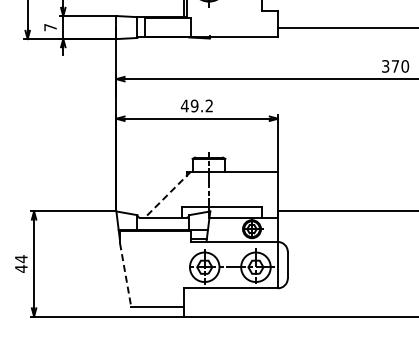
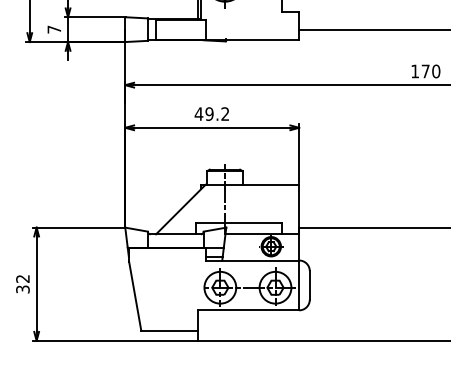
text: (385, 66) -> (414, 71), 370 -> 170
line: (167, 194) -> (180, 209), dashed -> solid
text: (21, 263) -> (23, 283), 44 -> 32
line: (125, 275) -> (135, 296), dashed -> solid

